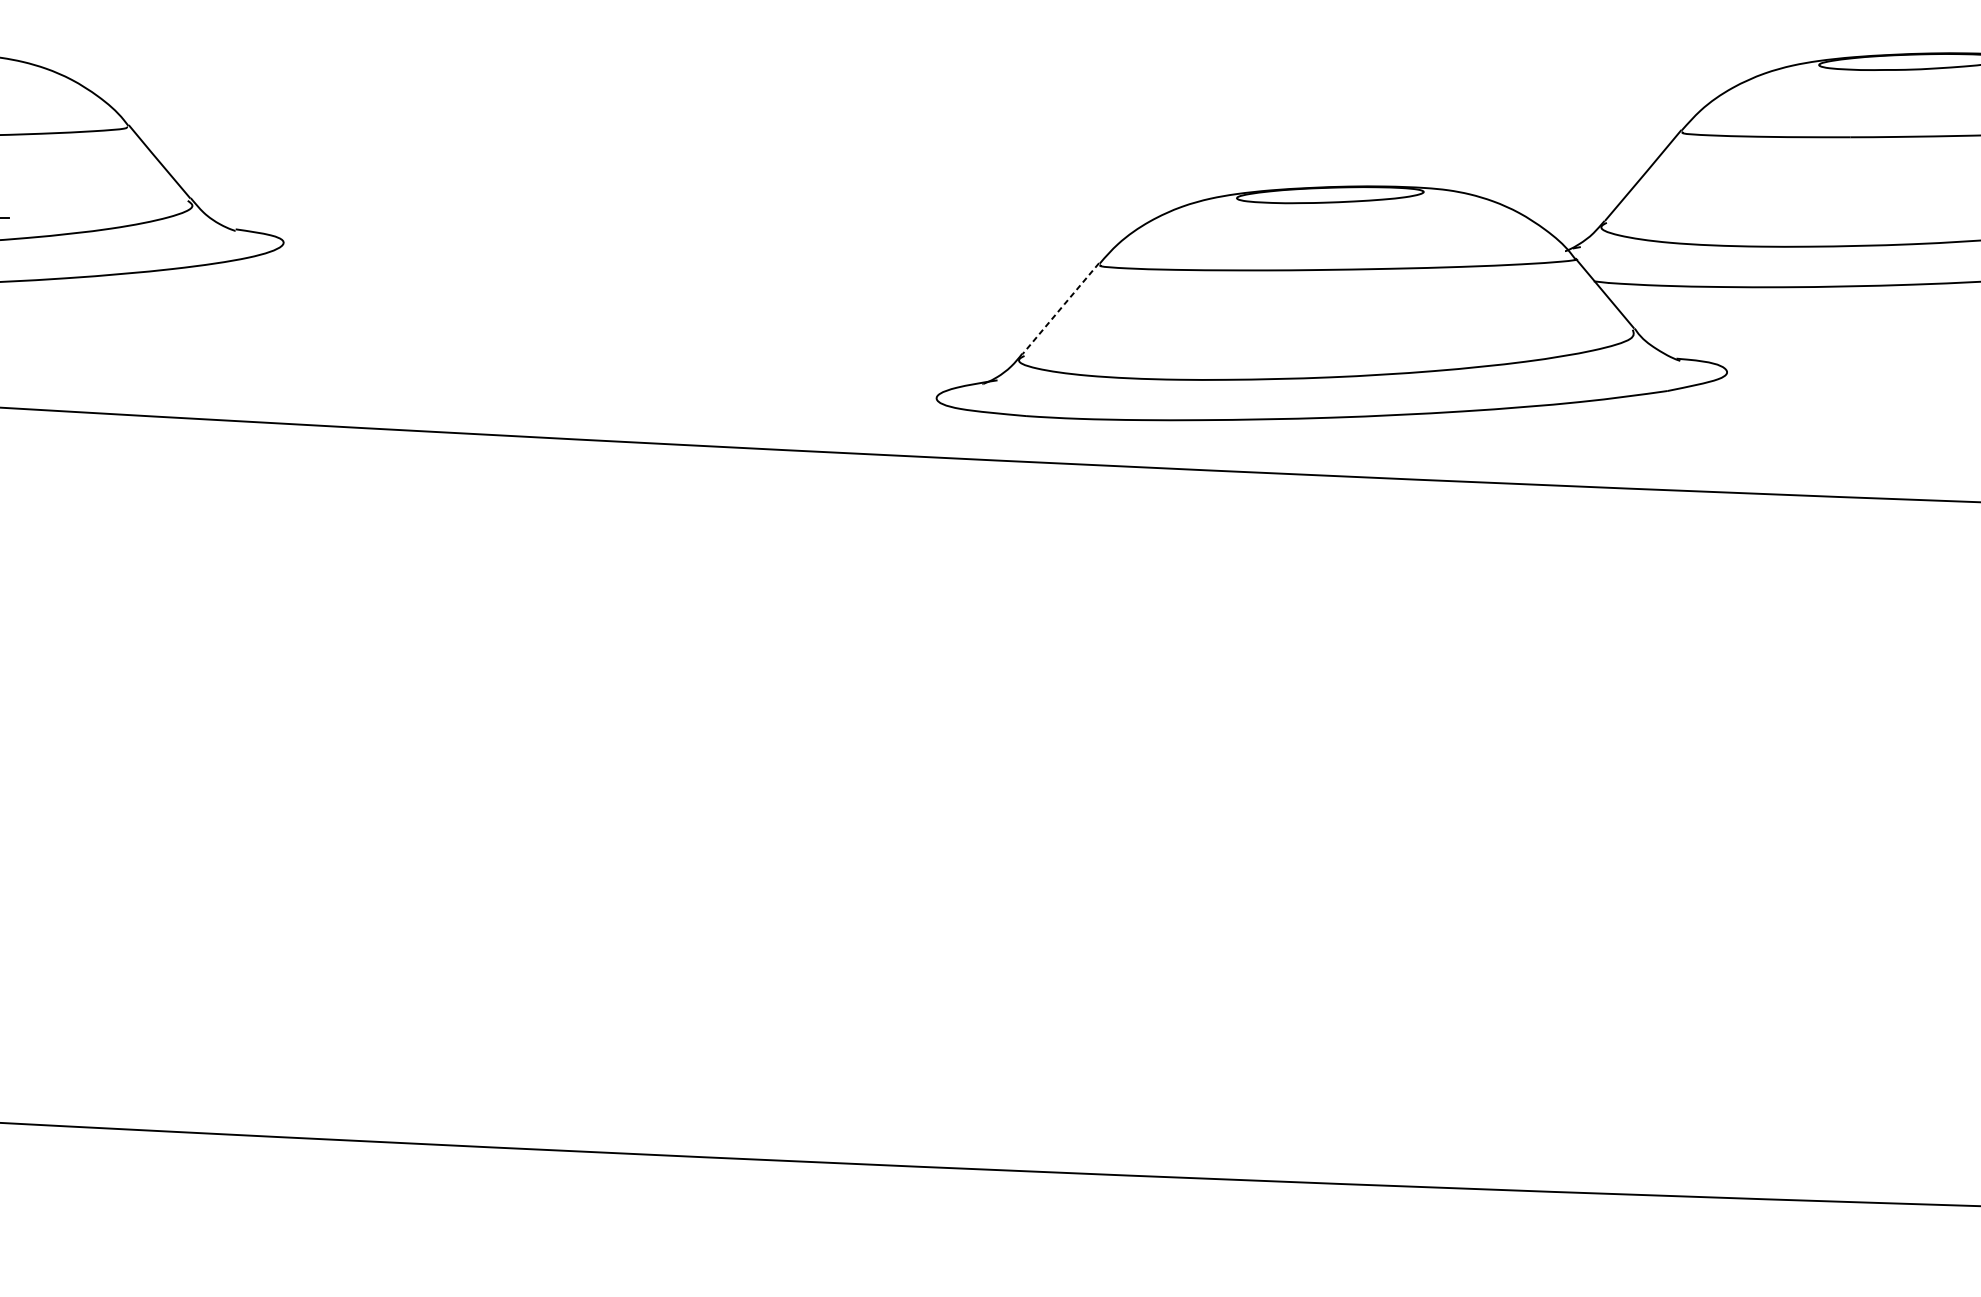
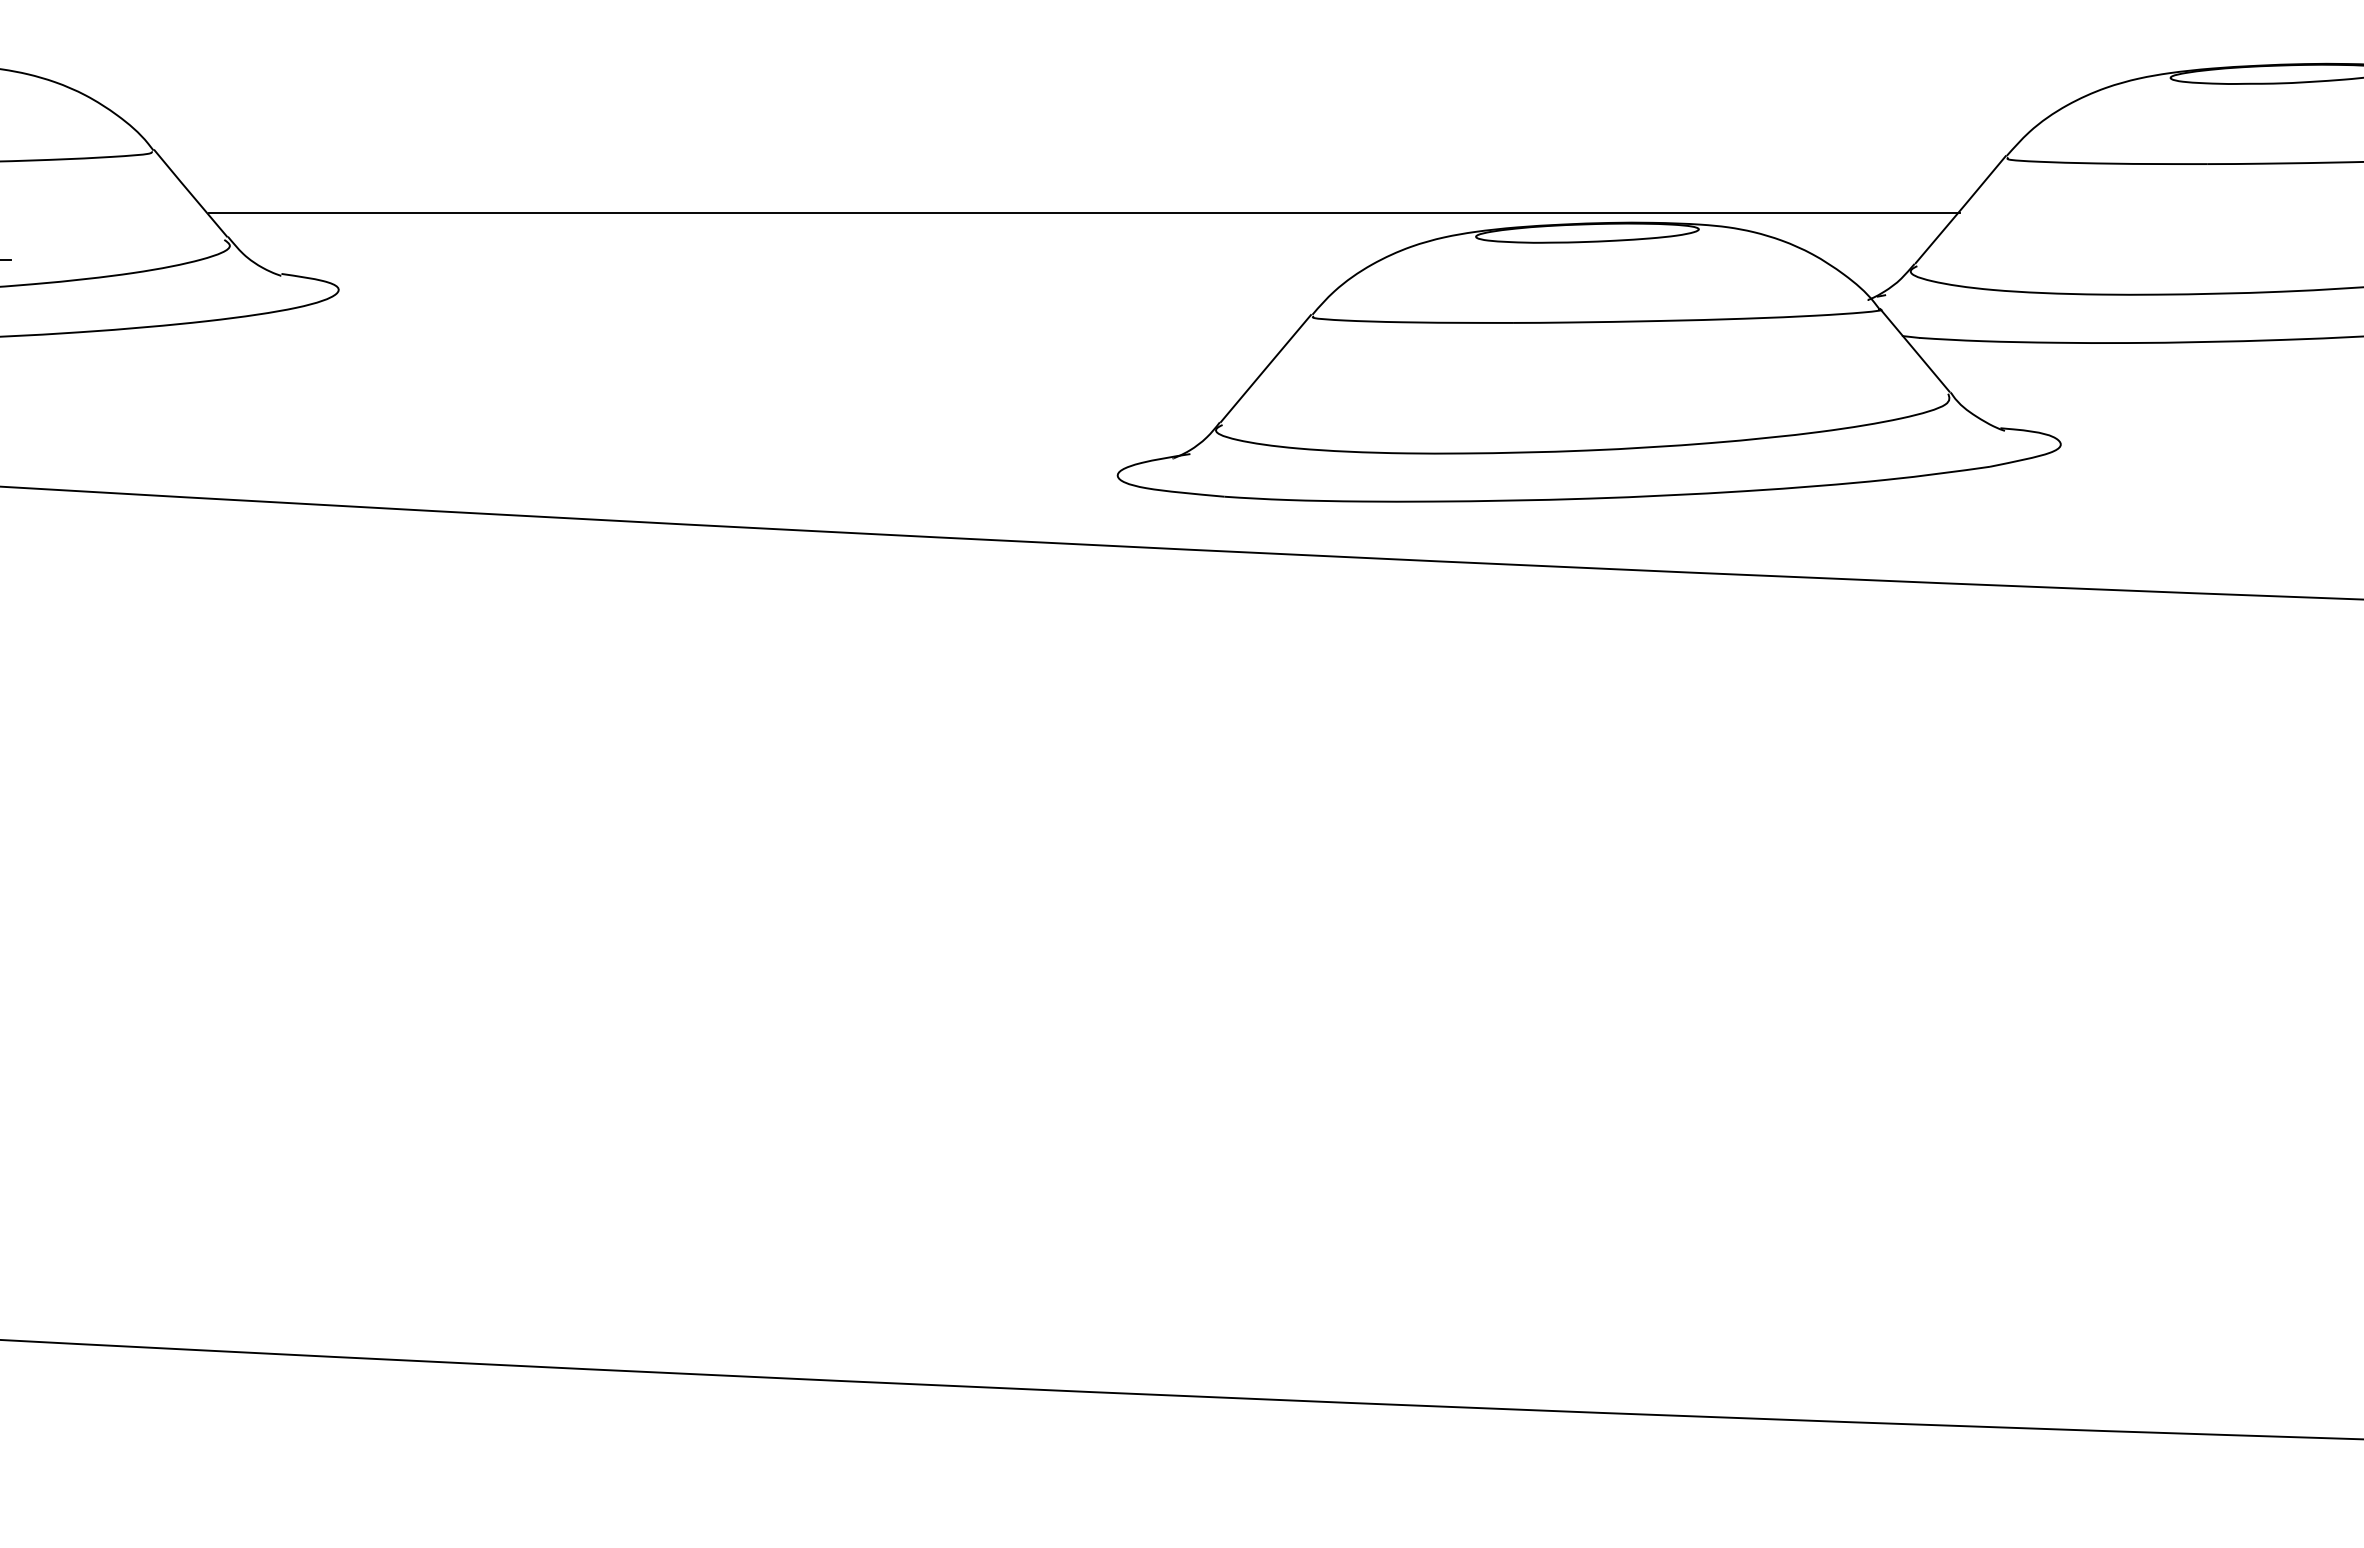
line: (908, 178) -> (1084, 213), added
line: (1061, 307) -> (1266, 367), dashed -> solid

